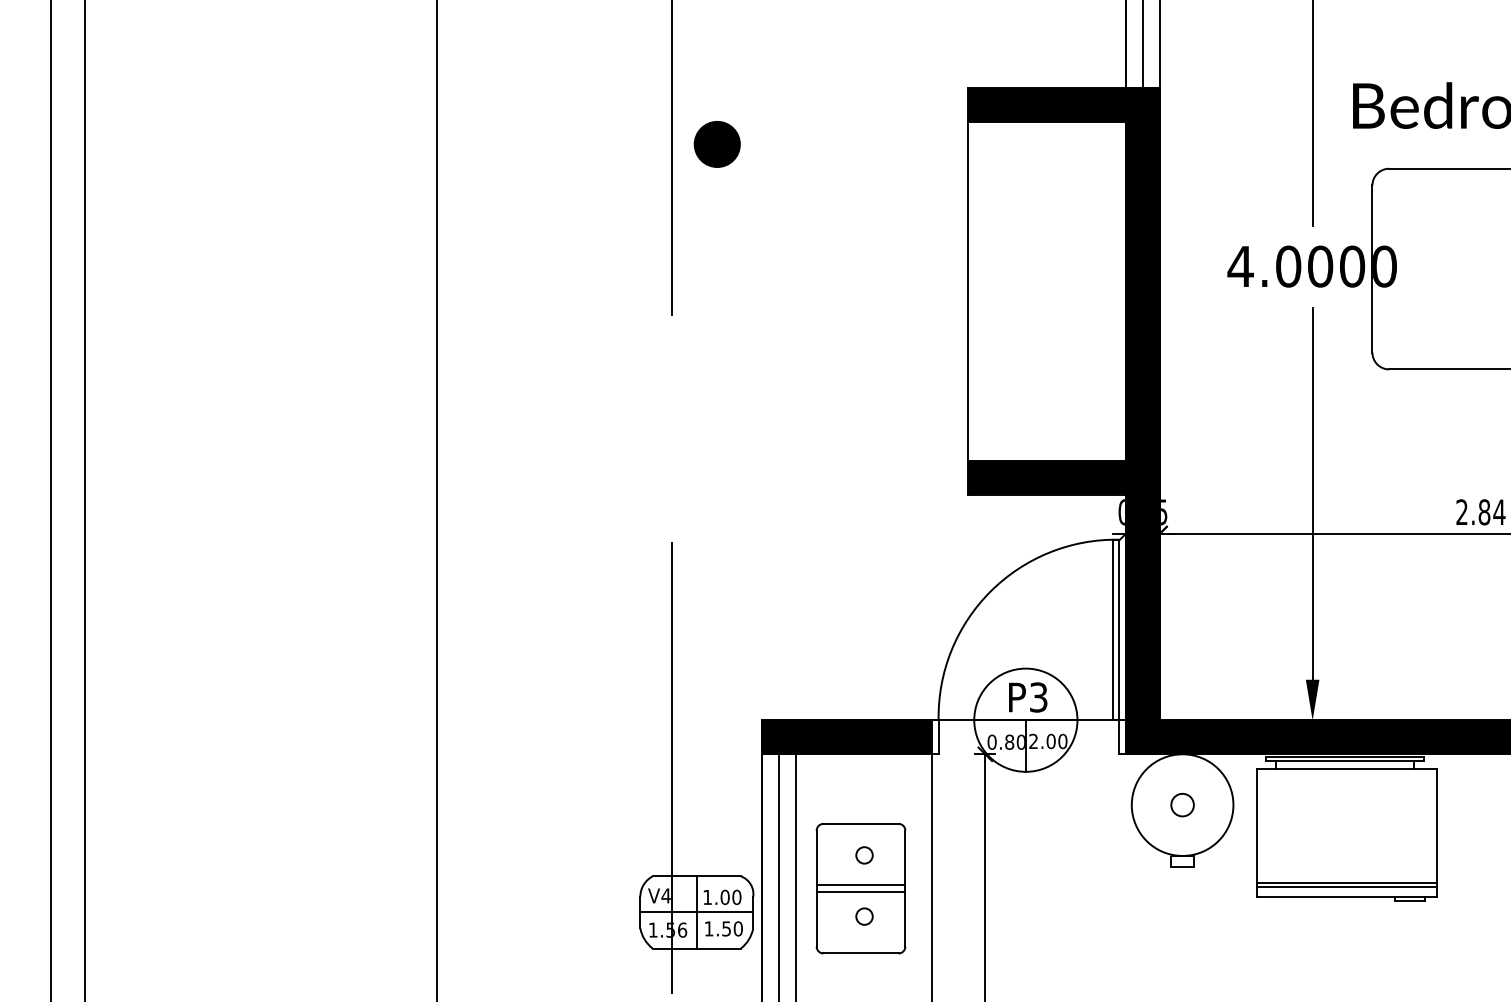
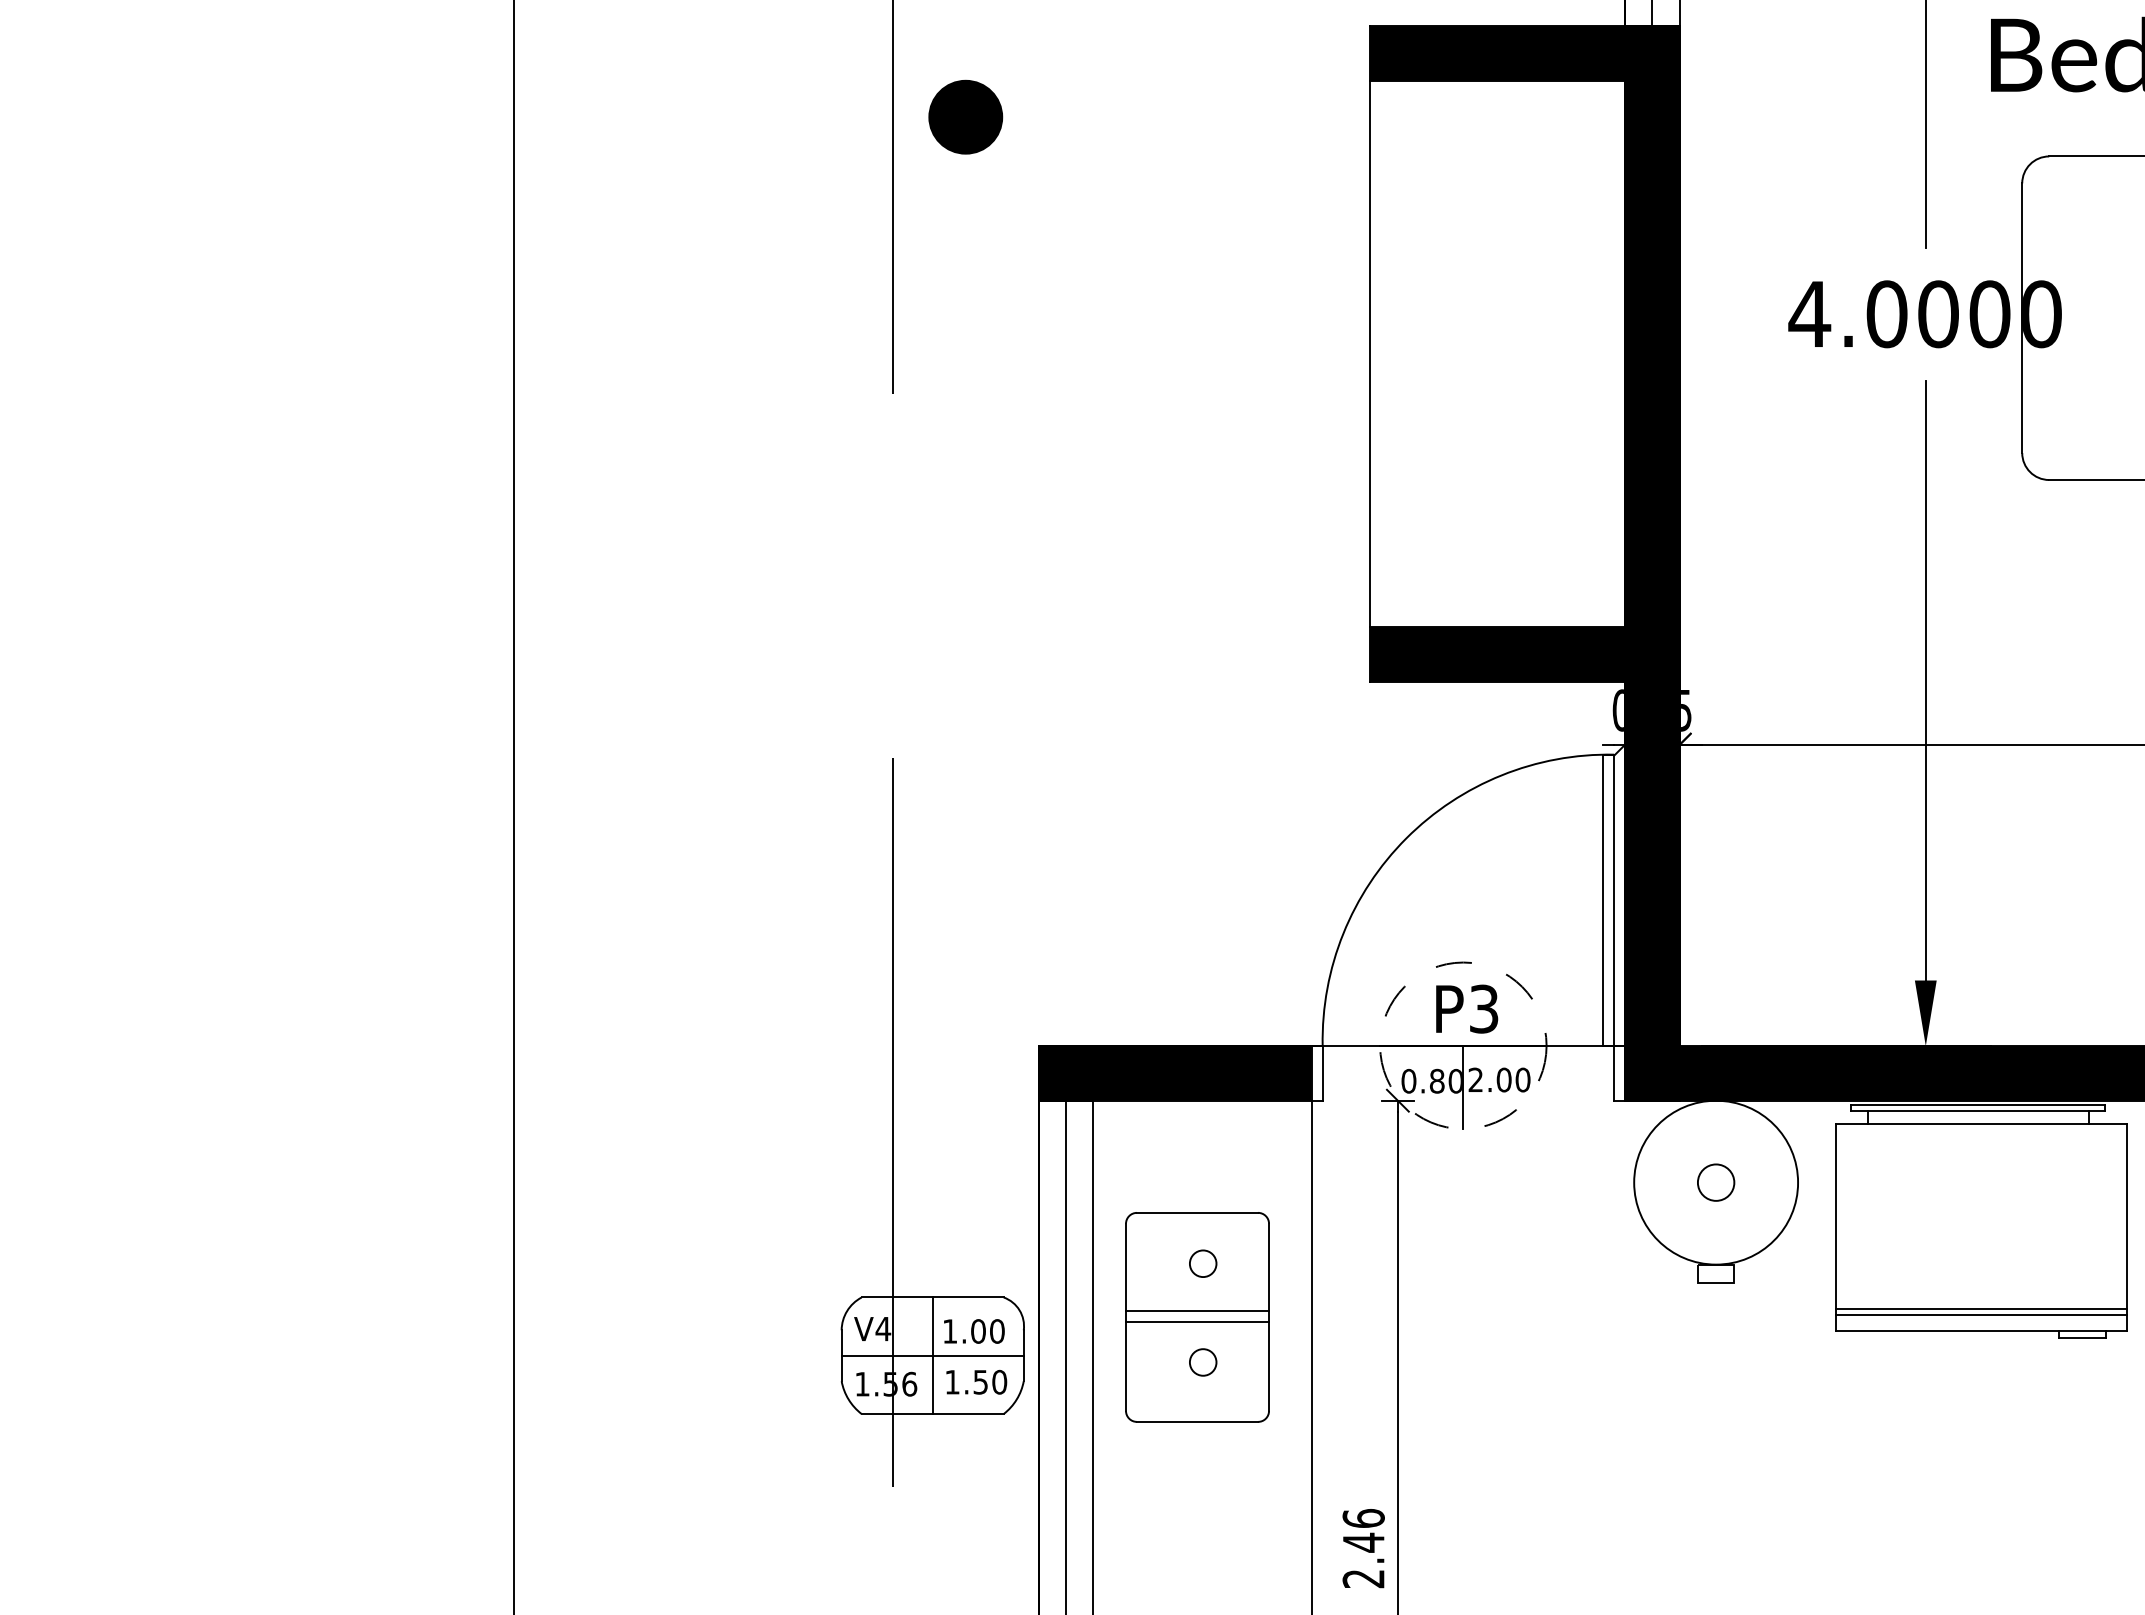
circle: (1025, 719) -> (1462, 1044), solid -> dashed

